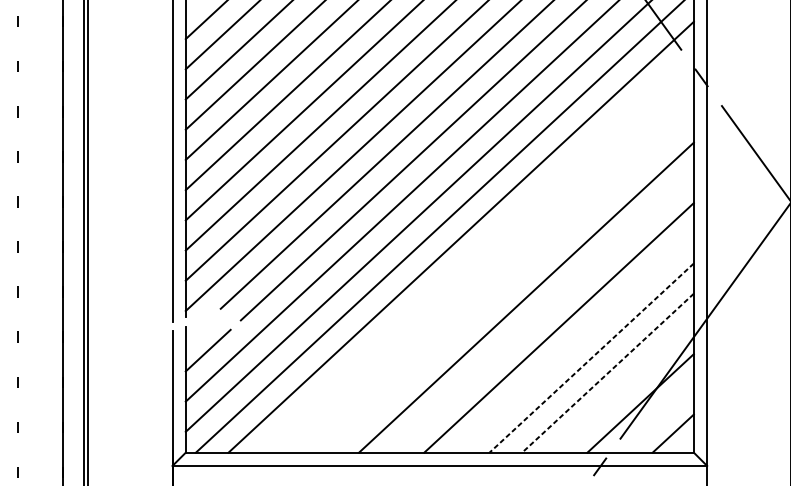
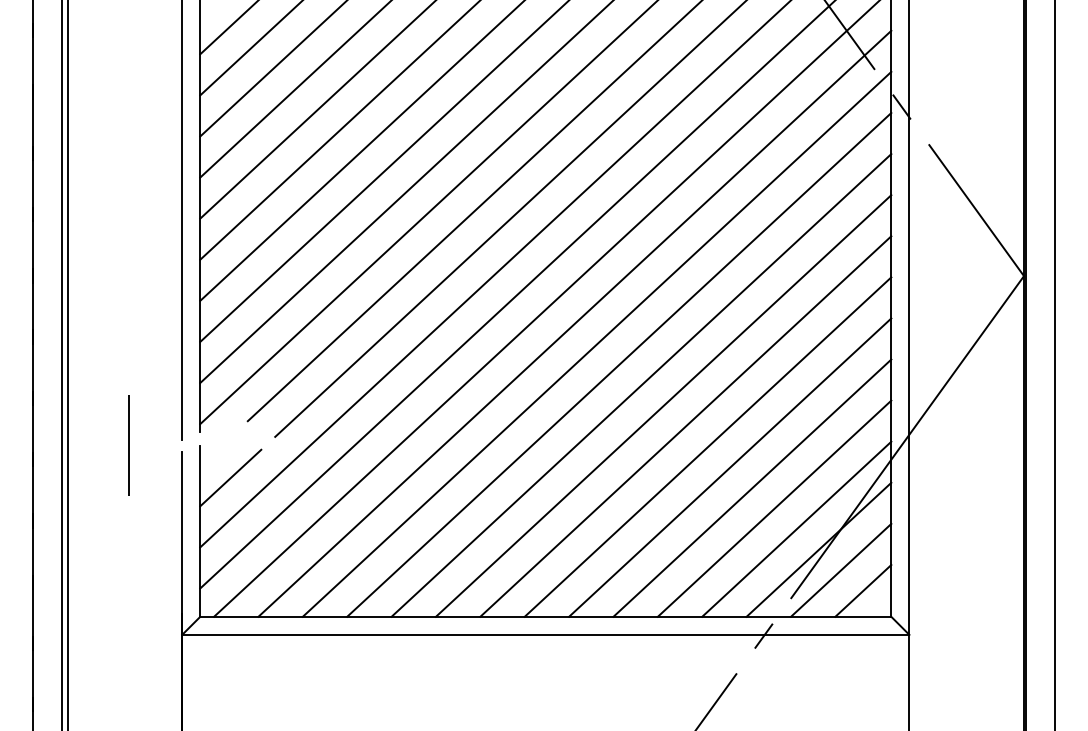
line: (477, 251) -> (596, 343), added
line: (494, 267) -> (619, 364), added
line: (510, 282) -> (641, 385), added
line: (542, 312) -> (685, 426), added
line: (133, 326) -> (128, 445), added
line: (575, 342) -> (730, 467), added
line: (591, 358) -> (752, 488), dashed -> solid
line: (607, 373) -> (774, 509), dashed -> solid
line: (624, 387) -> (796, 528), added
line: (656, 417) -> (840, 569), added

